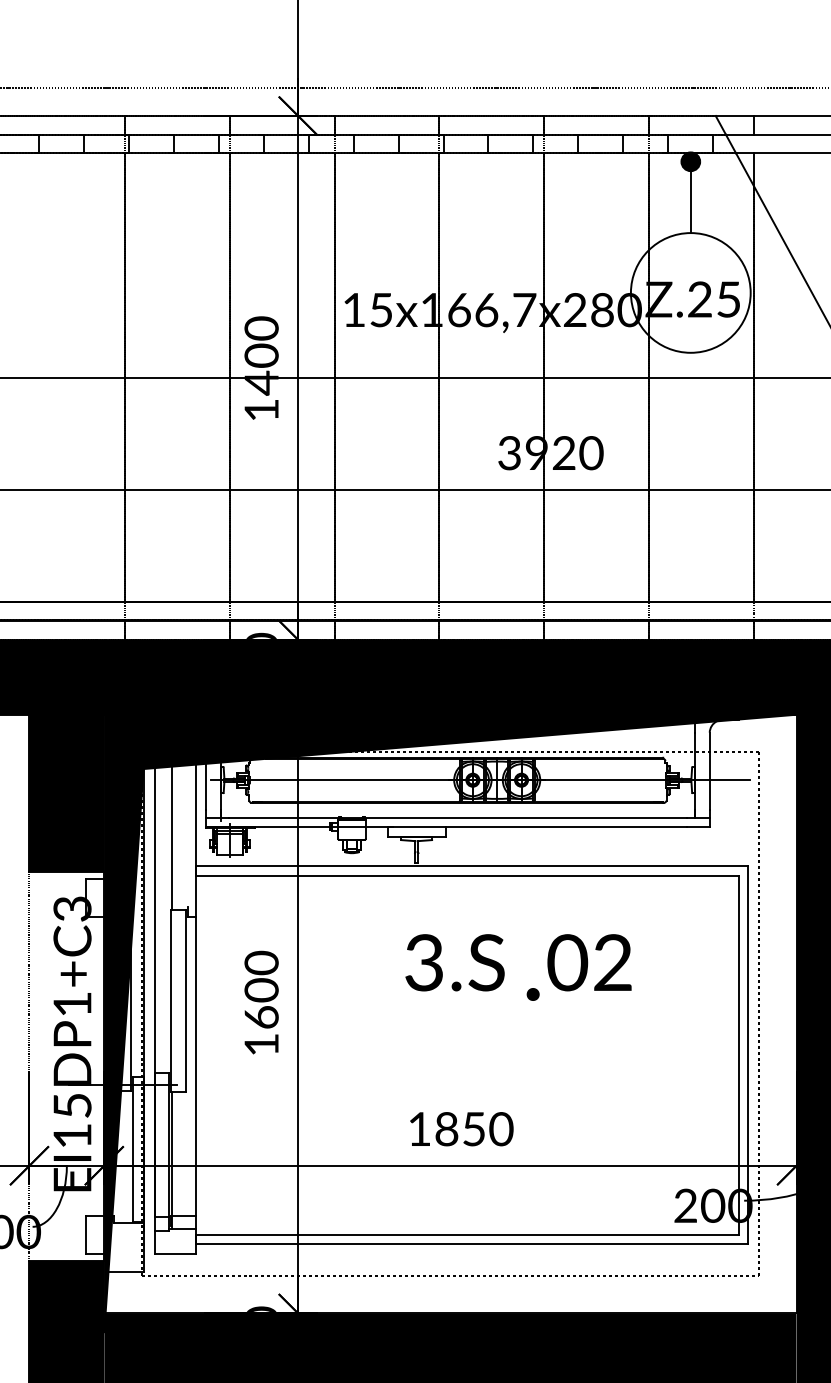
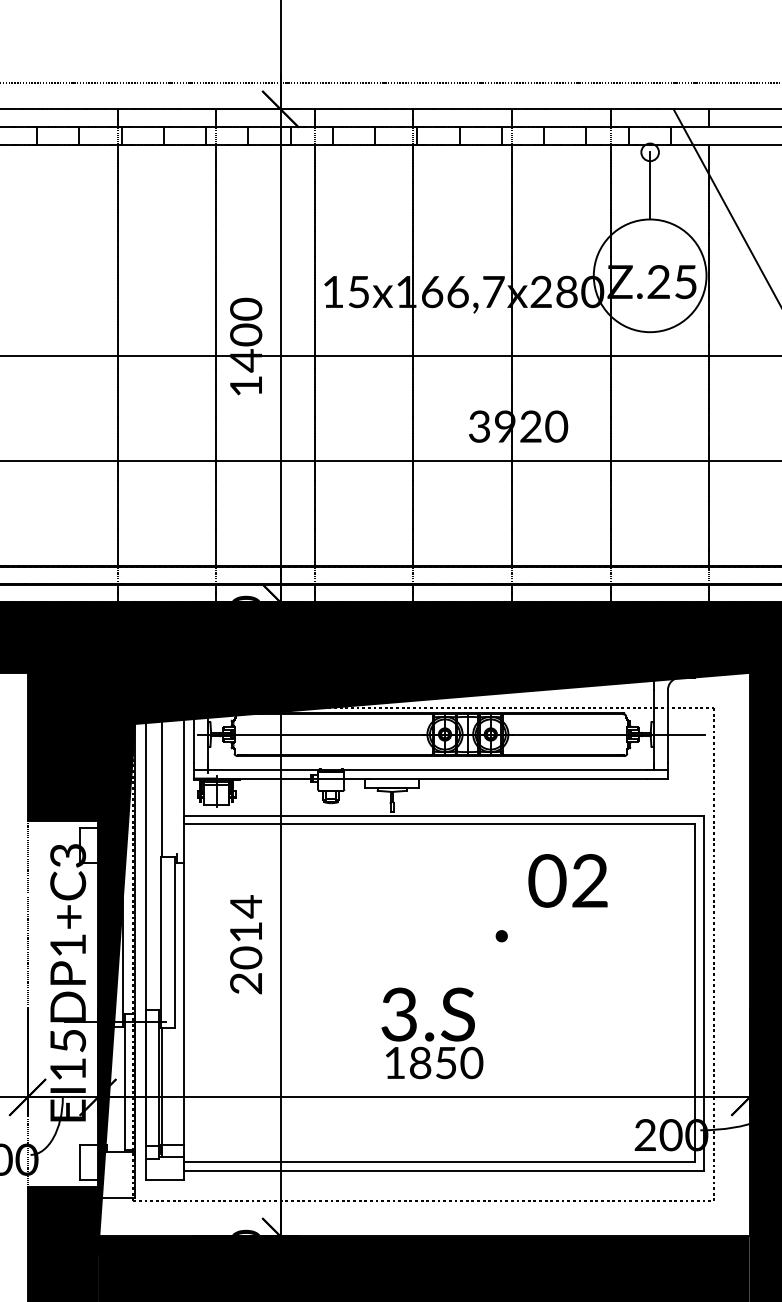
fill: (690, 161) -> (649, 152), removed
text: (454, 962) -> (427, 1014), moved
text: (589, 962) -> (567, 880), moved
text: (261, 1003) -> (246, 944), 1600 -> 2014

